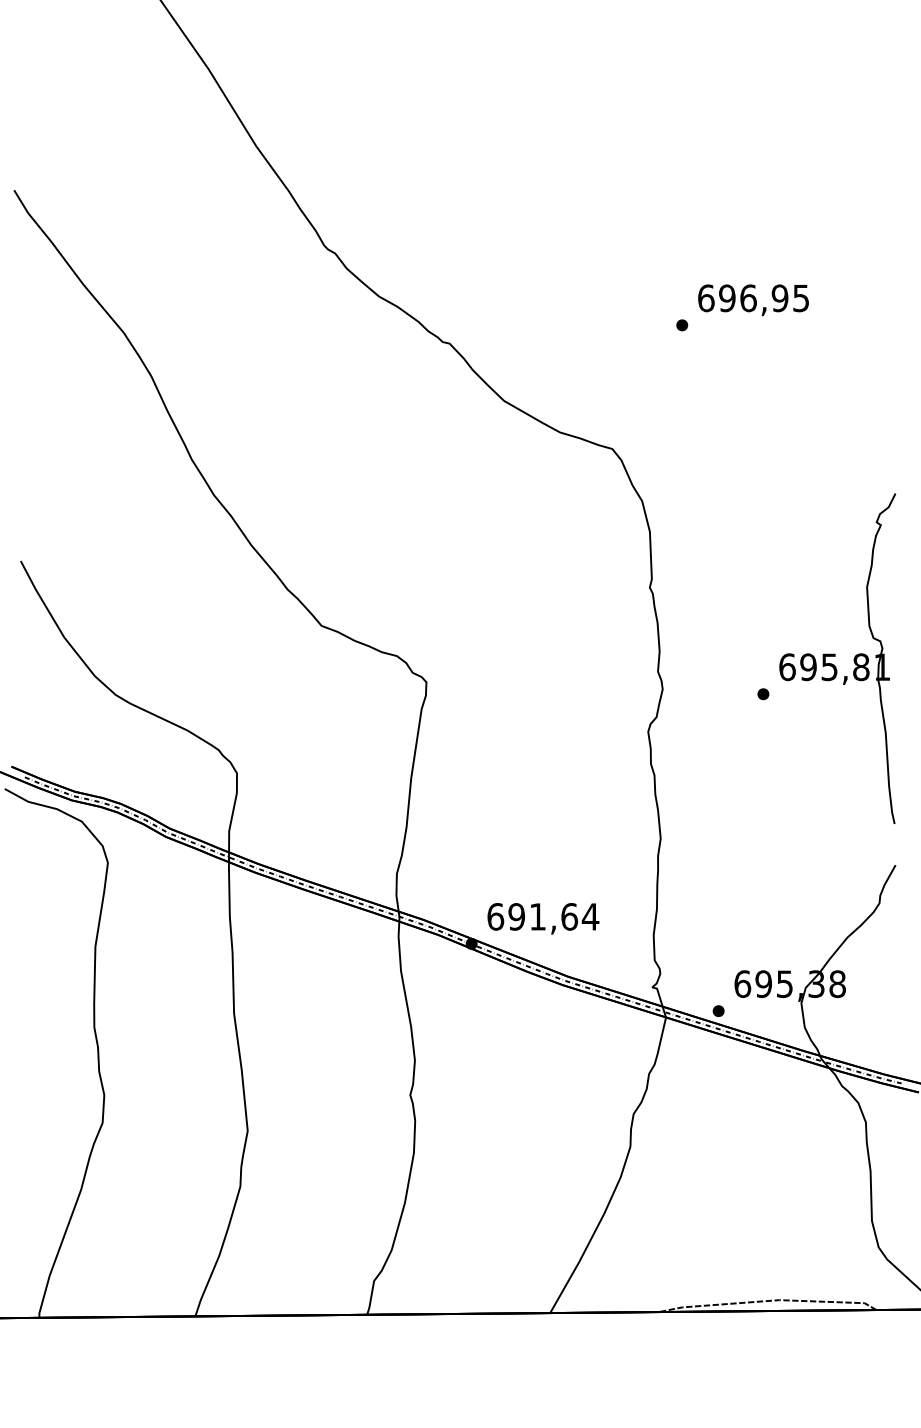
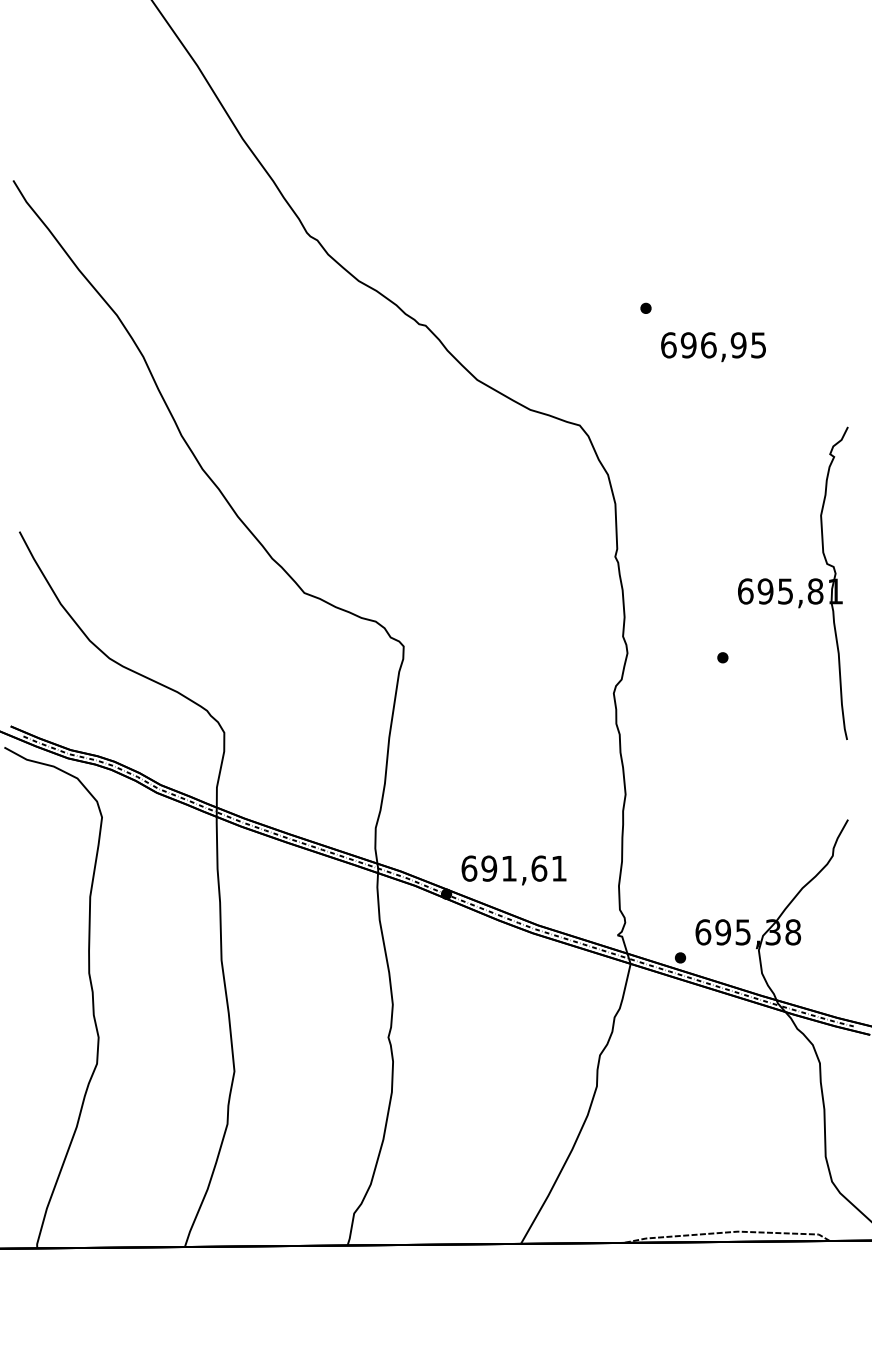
text: (753, 299) -> (713, 346), moved
part: (837, 658) -> (793, 583), moved
text: (590, 916) -> (559, 868), 691,64 -> 691,61

